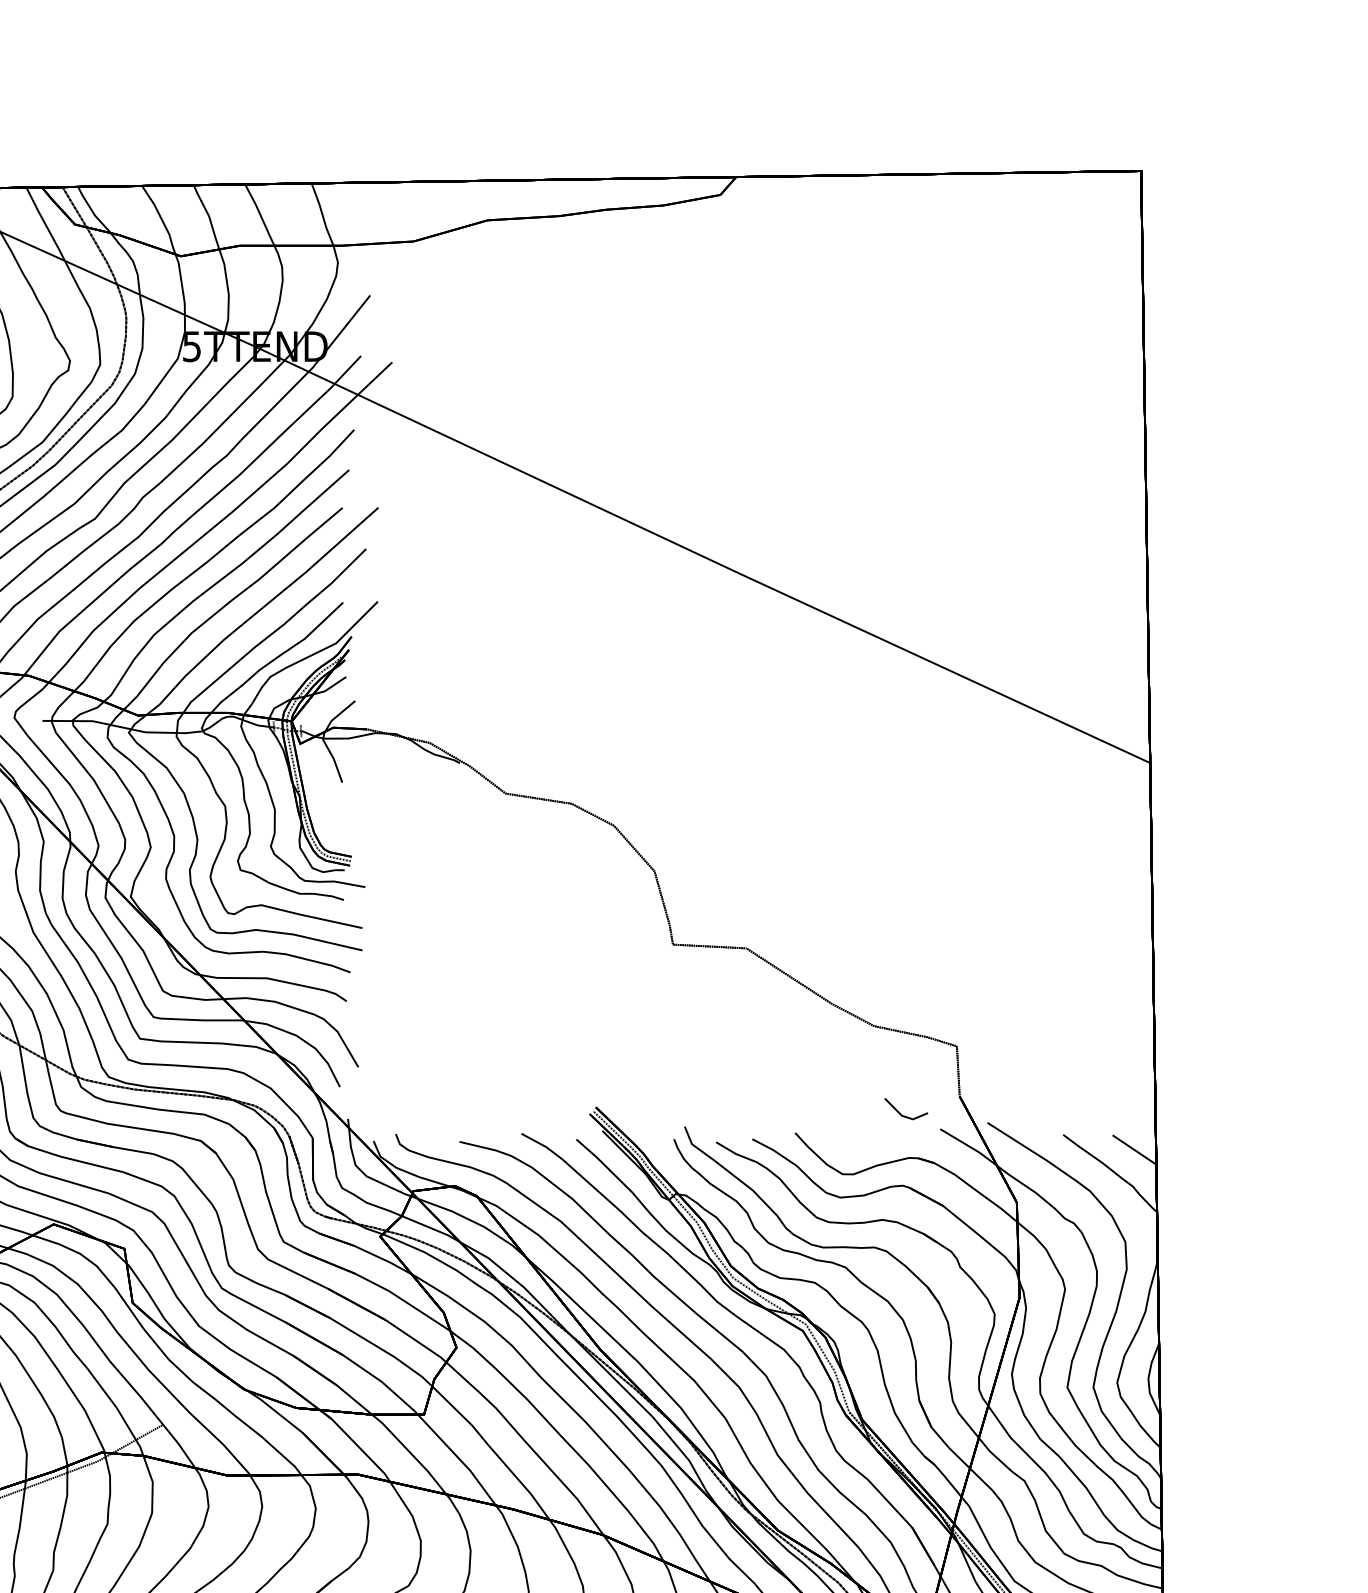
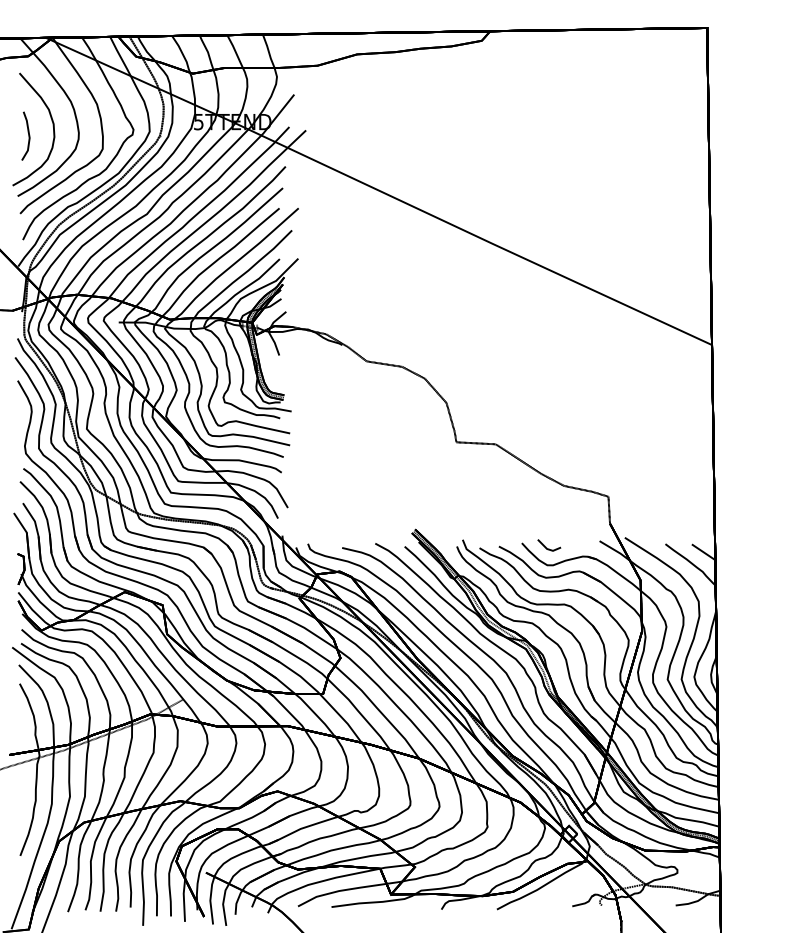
part: (906, 1109) -> (549, 545), moved

